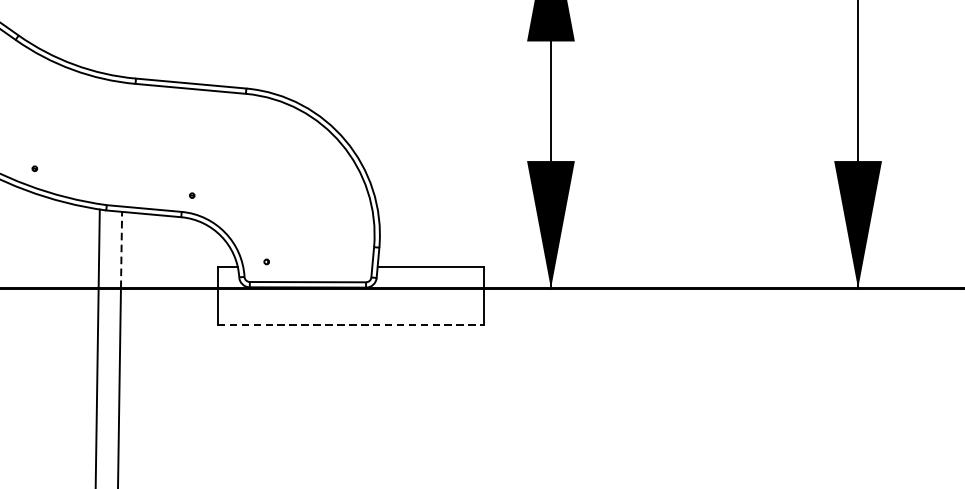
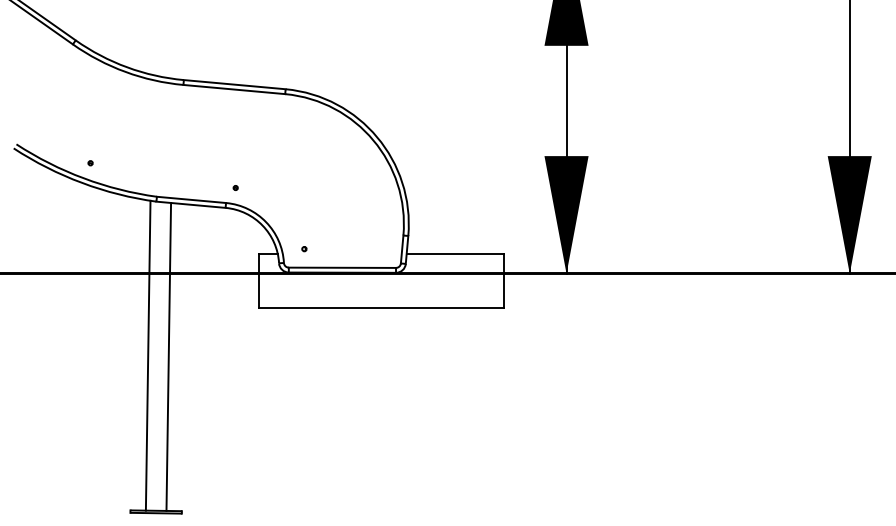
line: (121, 249) -> (170, 237), dashed -> solid
line: (350, 325) -> (381, 307), dashed -> solid

